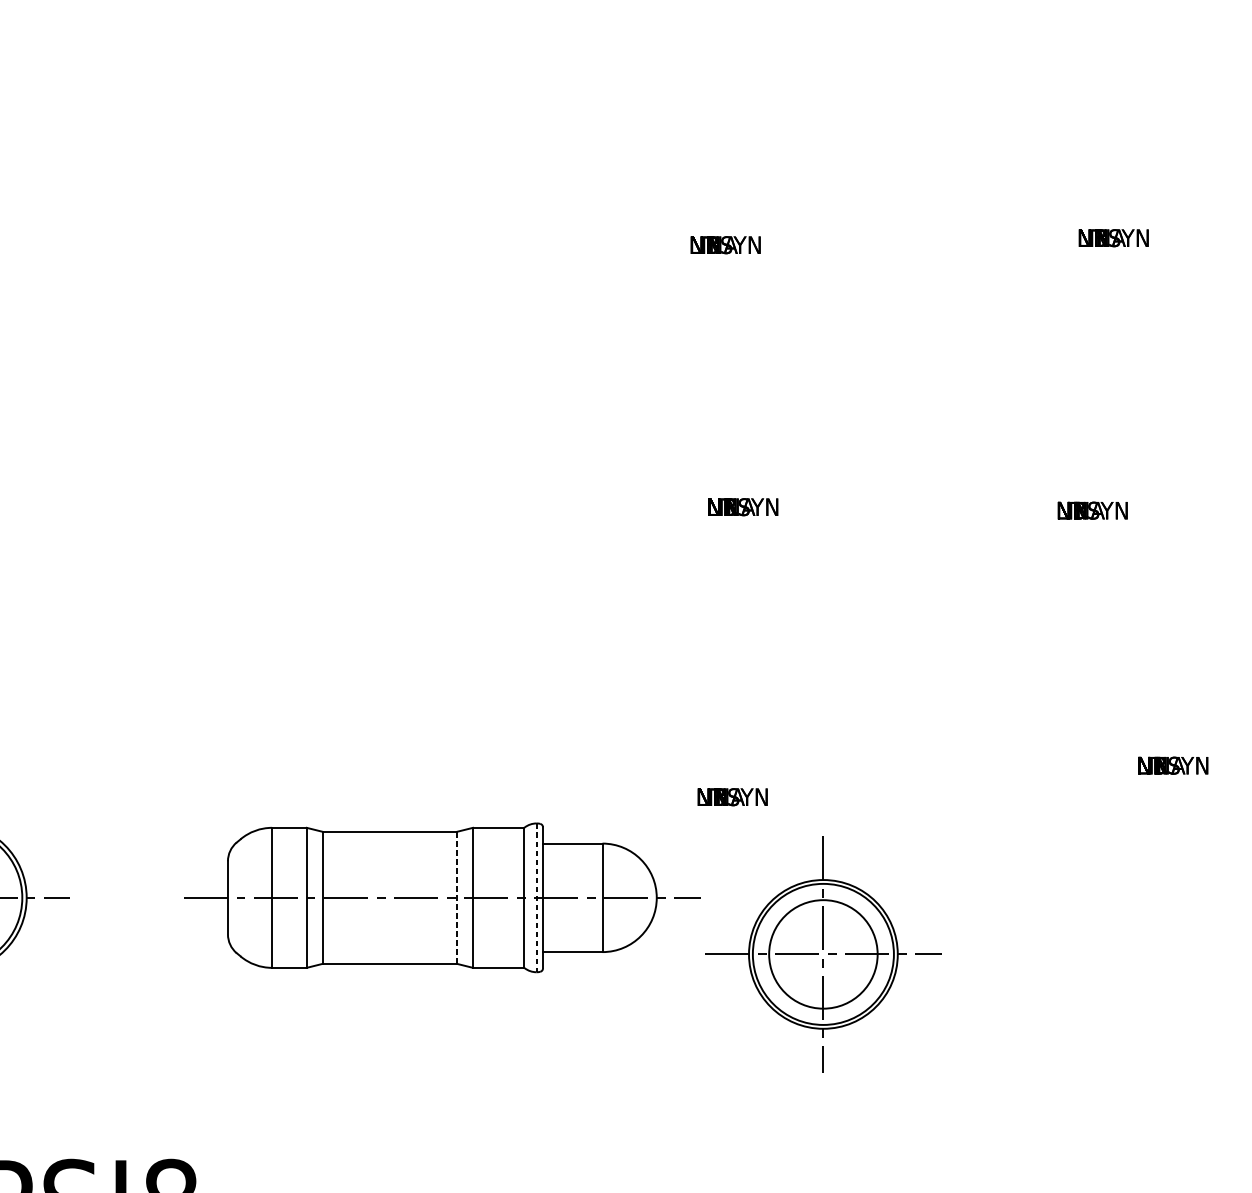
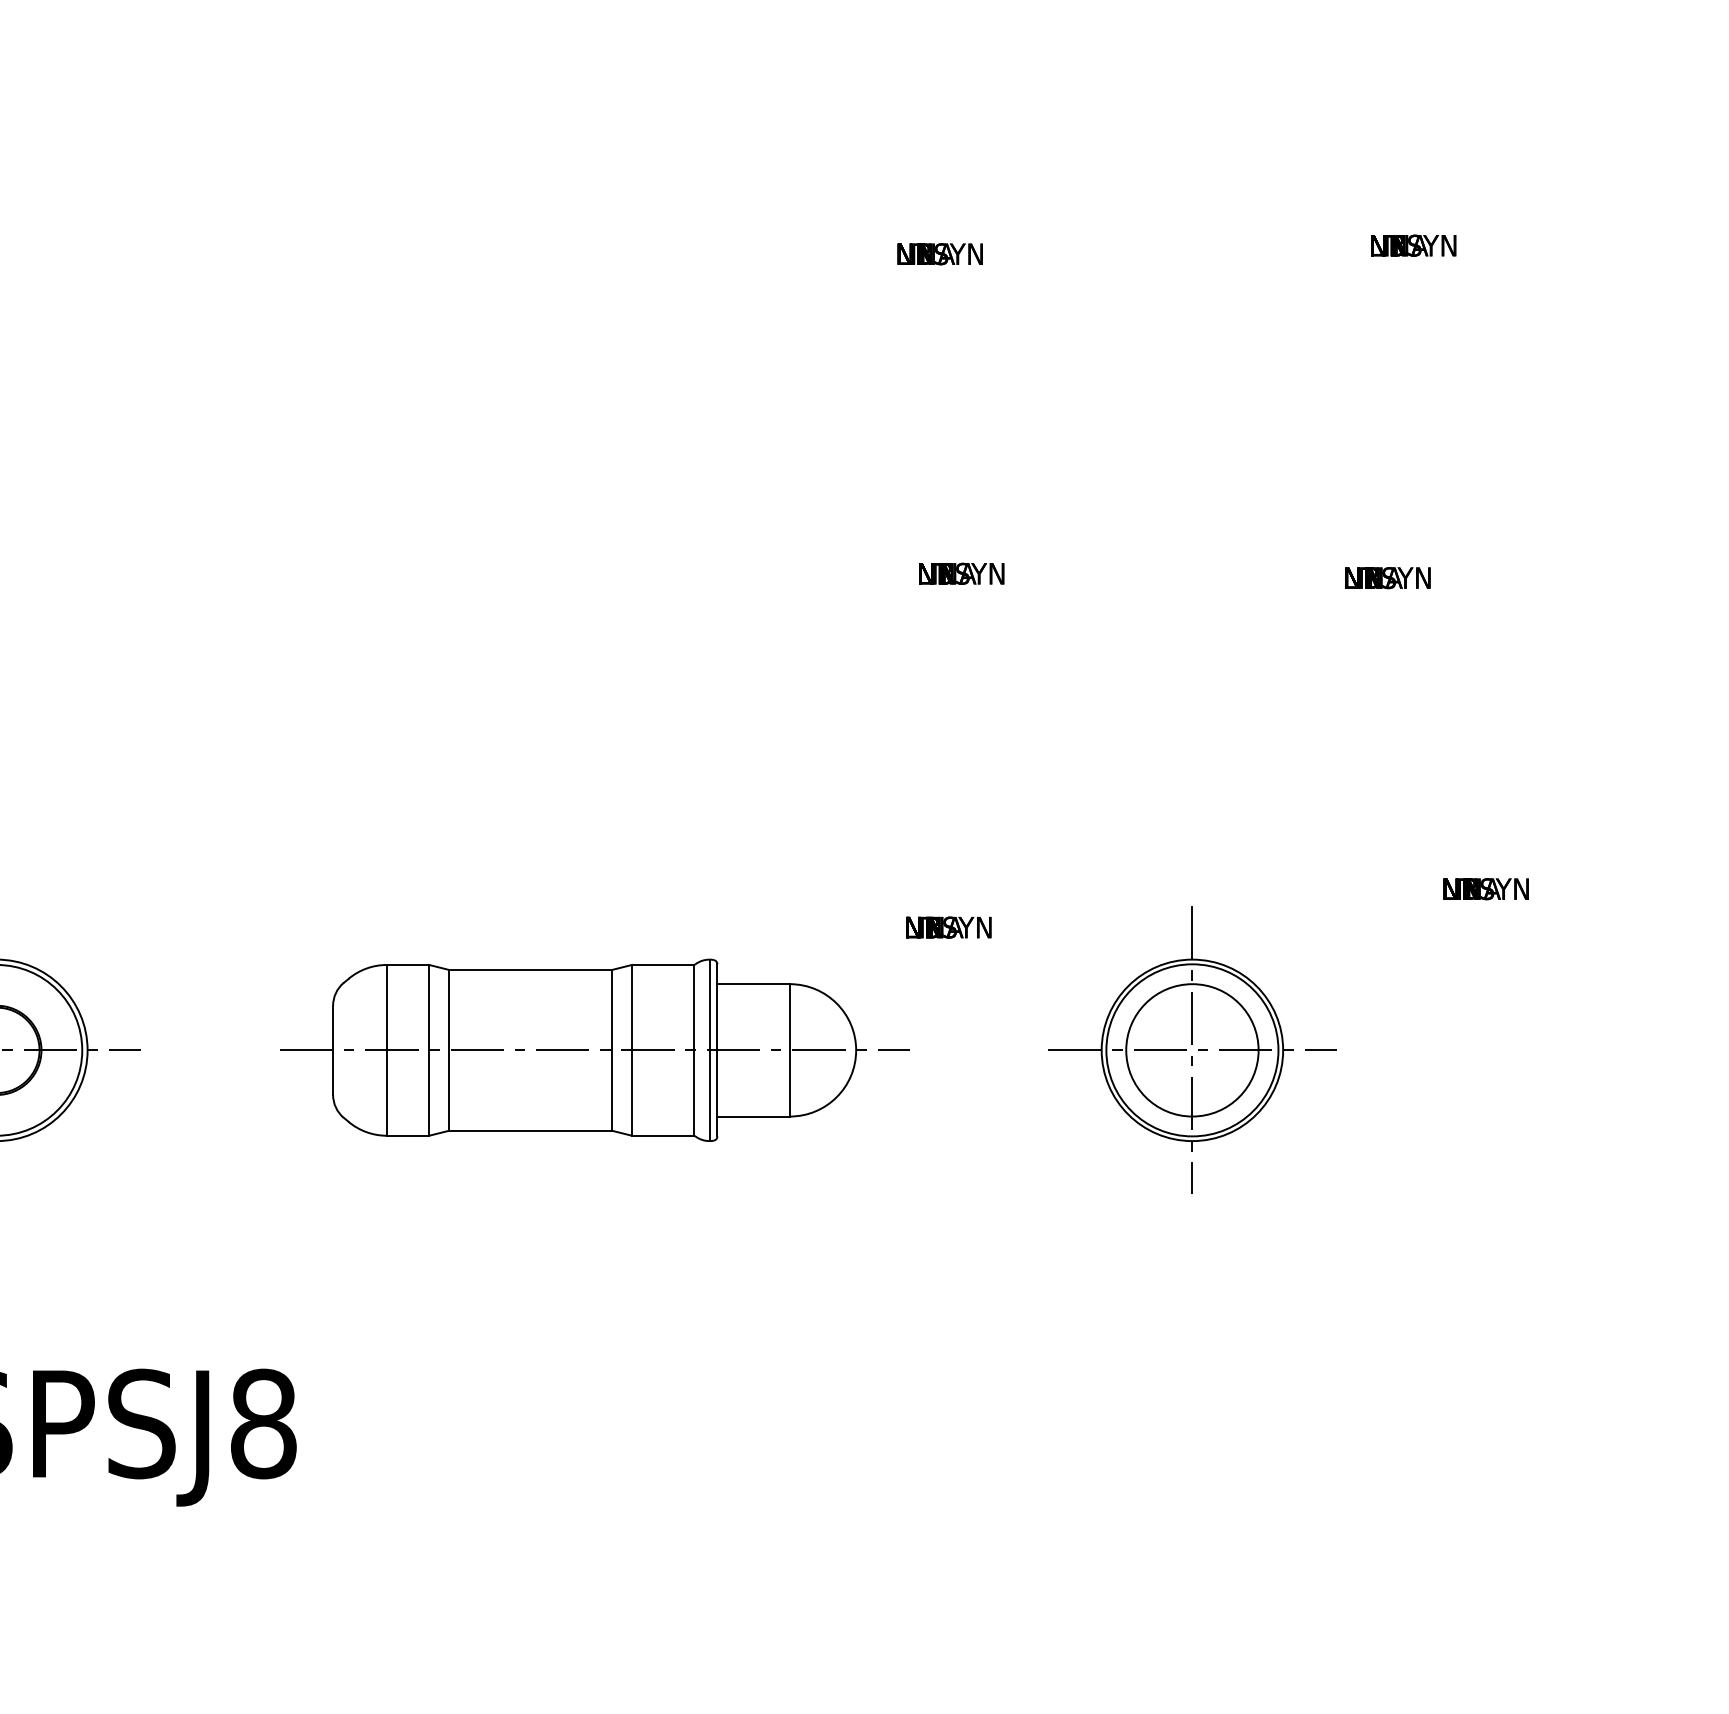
line: (457, 897) -> (612, 1050), dashed -> solid
line: (536, 897) -> (709, 1050), dashed -> solid
part: (823, 953) -> (1192, 1049), moved

